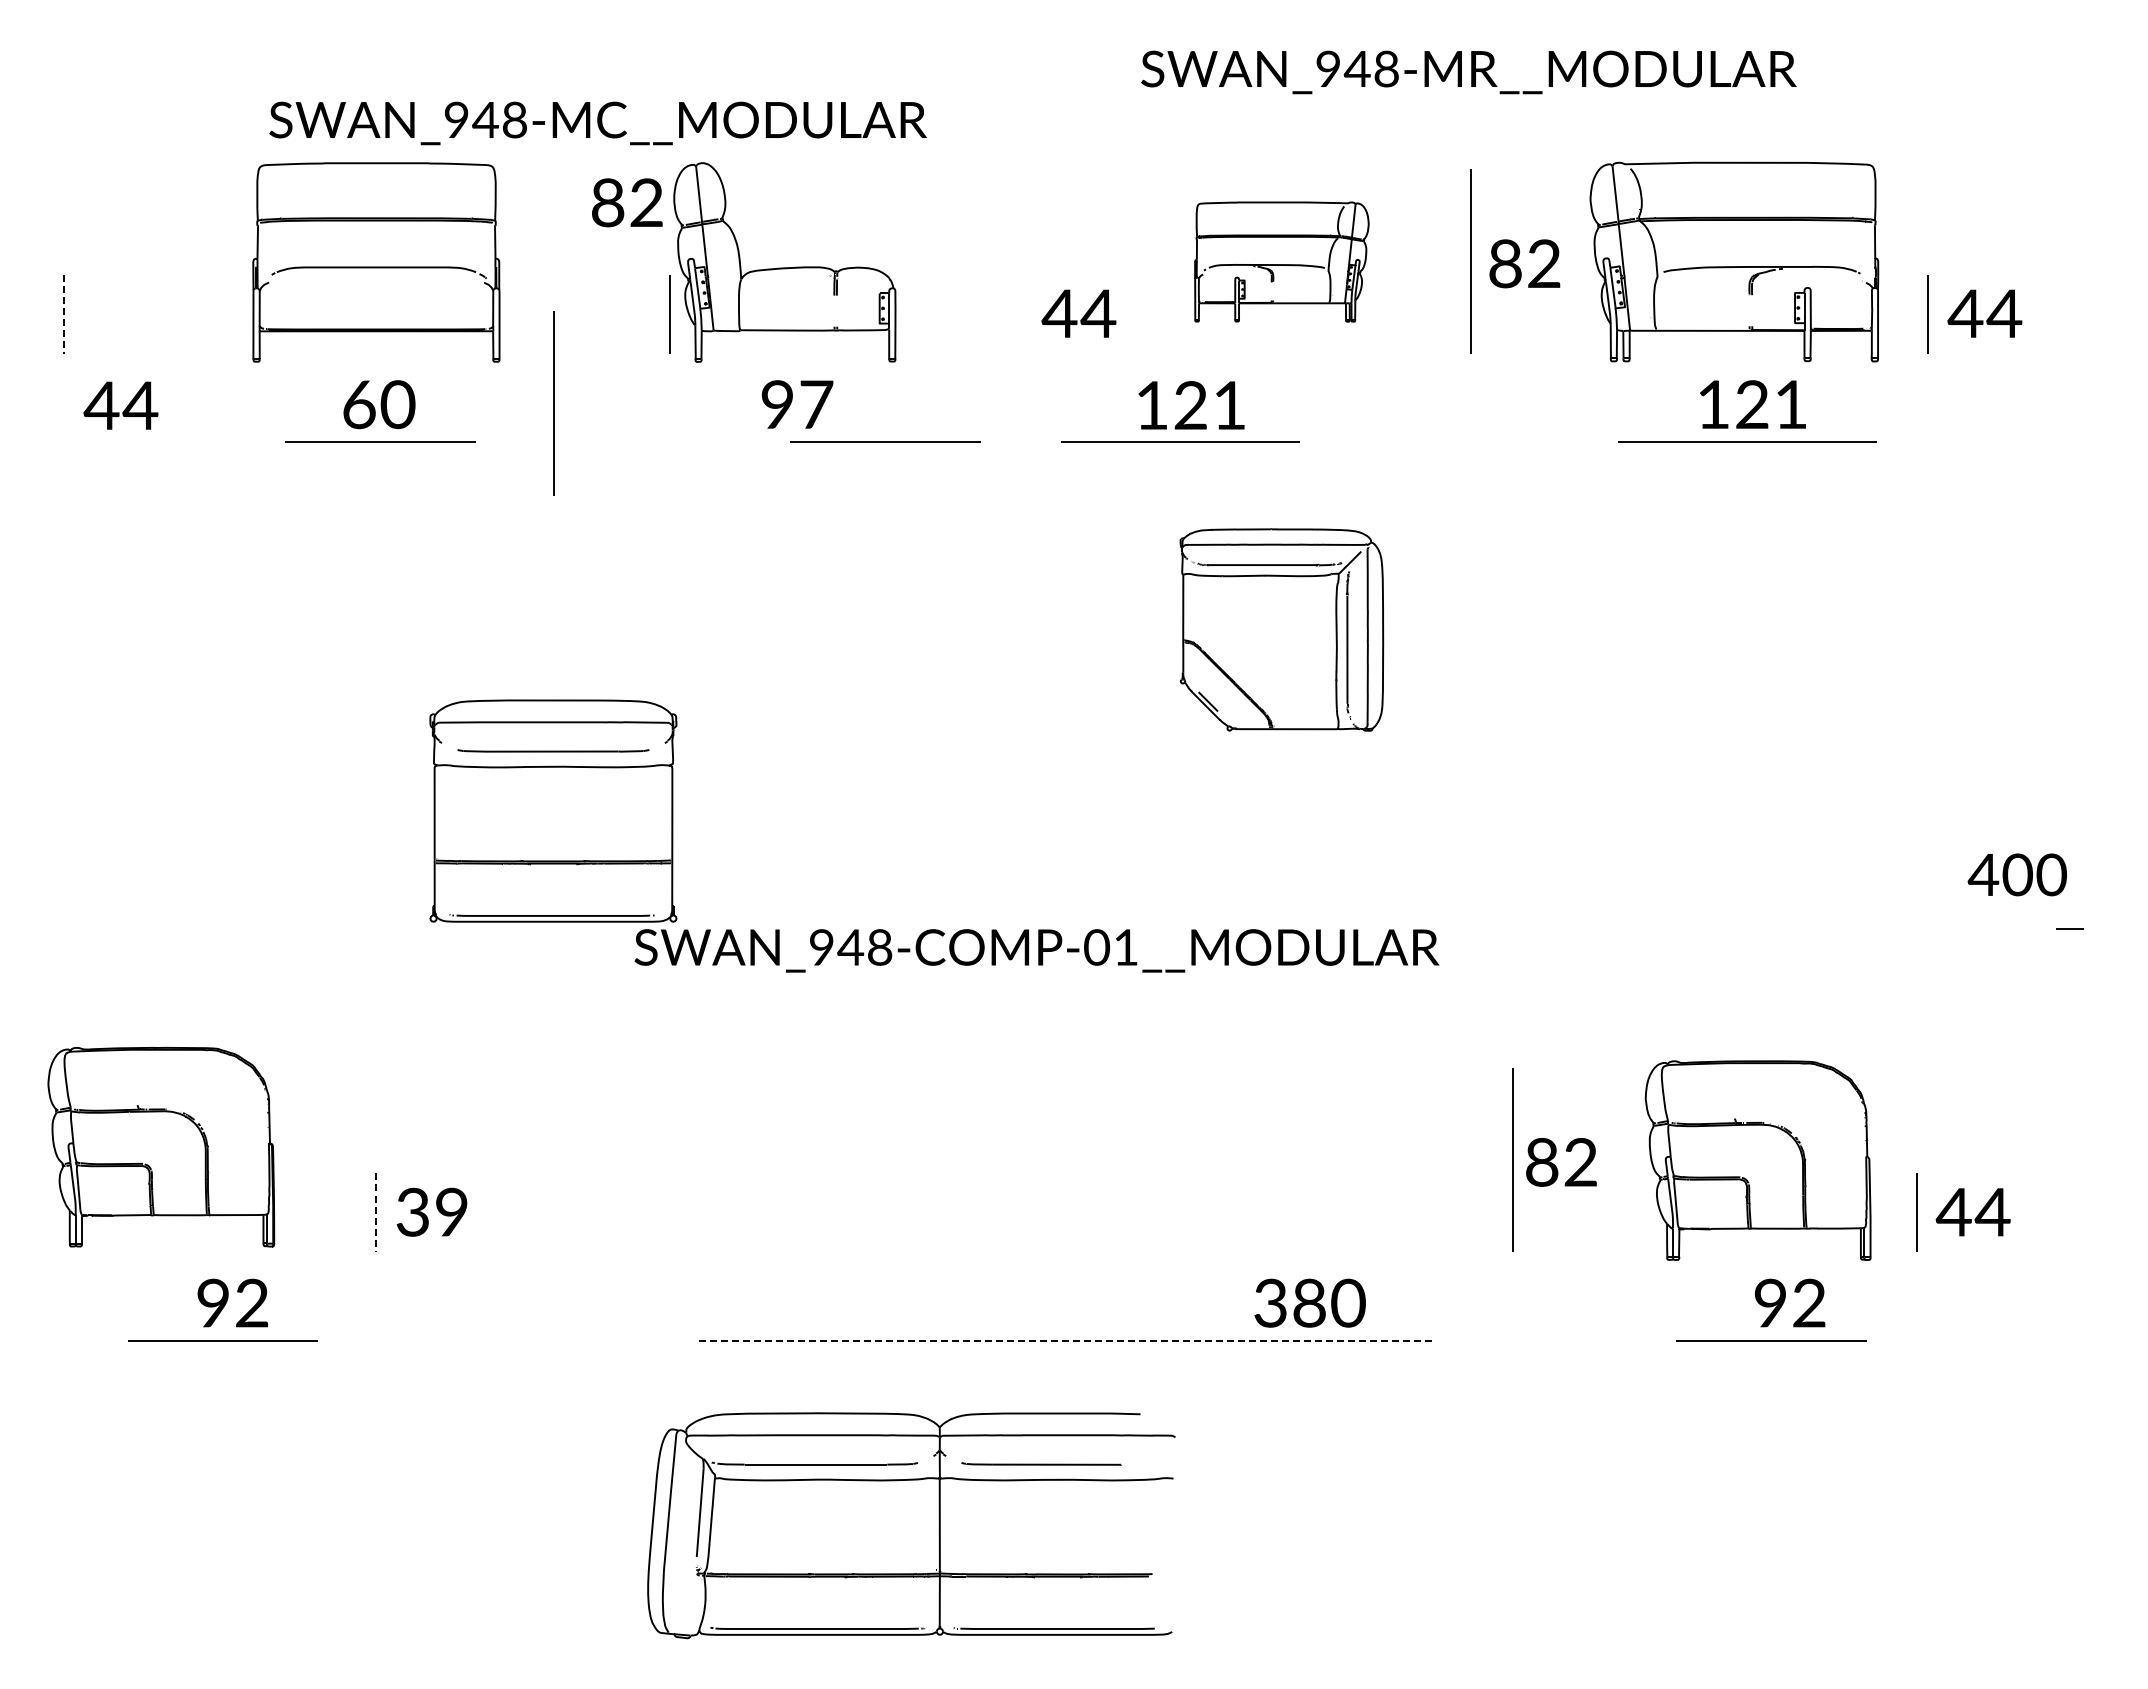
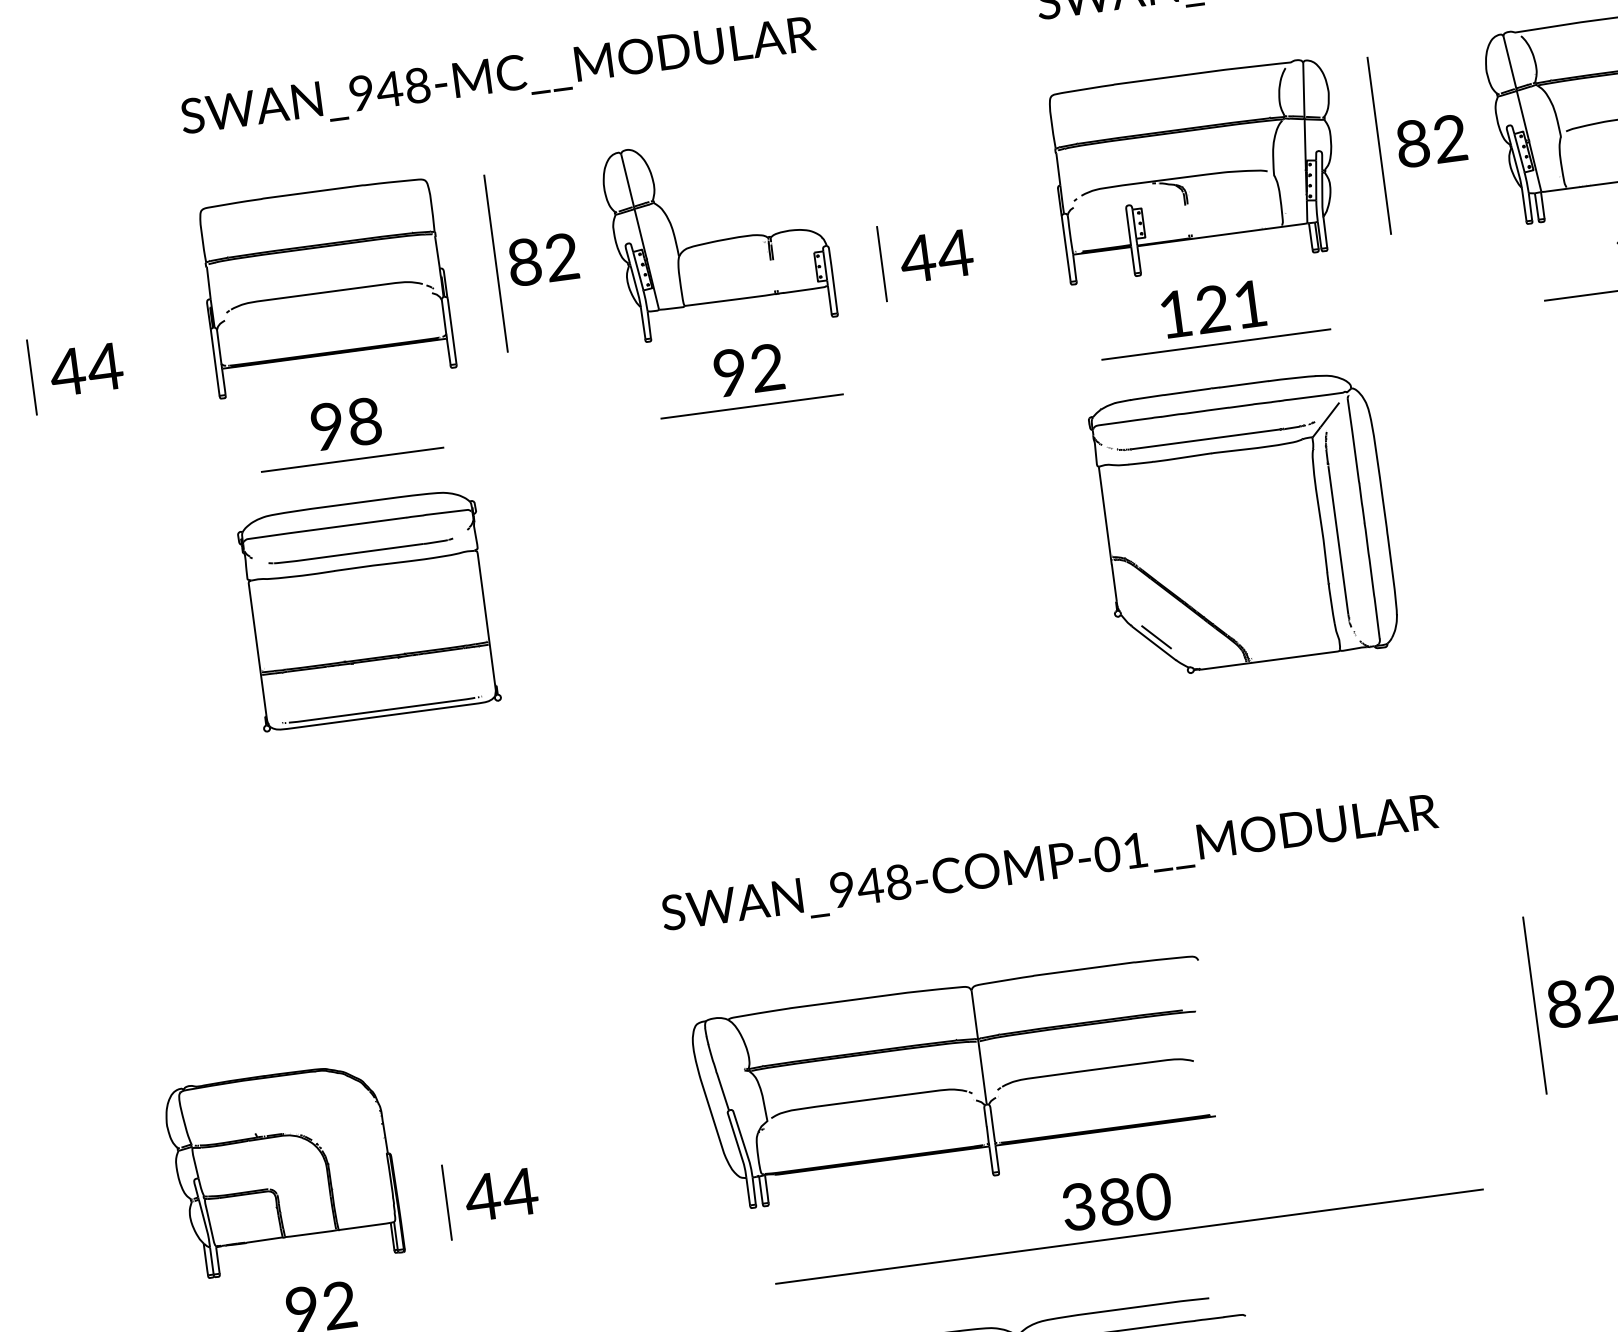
text: (597, 123) -> (497, 78), moved
text: (627, 202) -> (543, 259), moved
part: (1281, 261) -> (1196, 170), size x1.67
text: (1078, 313) -> (935, 256), moved
line: (64, 314) -> (32, 377), dashed -> solid
line: (669, 314) -> (881, 264), moved
line: (553, 403) -> (496, 263), moved
text: (379, 404) -> (346, 423), 60 -> 98
text: (816, 404) -> (767, 367), 97 -> 92
text: (120, 405) -> (85, 369), moved
text: (1191, 405) -> (1213, 309), moved
line: (885, 441) -> (752, 406), moved
line: (1180, 441) -> (1216, 344), moved
part: (1281, 629) -> (1244, 524), size x1.43
part: (553, 810) -> (368, 609), moved
part: (161, 1147) -> (283, 1171), moved
part: (911, 1160) -> (956, 1083), added
text: (431, 1211) -> (500, 1194), 39 -> 44
line: (375, 1213) -> (446, 1203), dashed -> solid
text: (1309, 1302) -> (1115, 1201), moved
line: (1068, 1340) -> (1130, 1236), dashed -> solid

